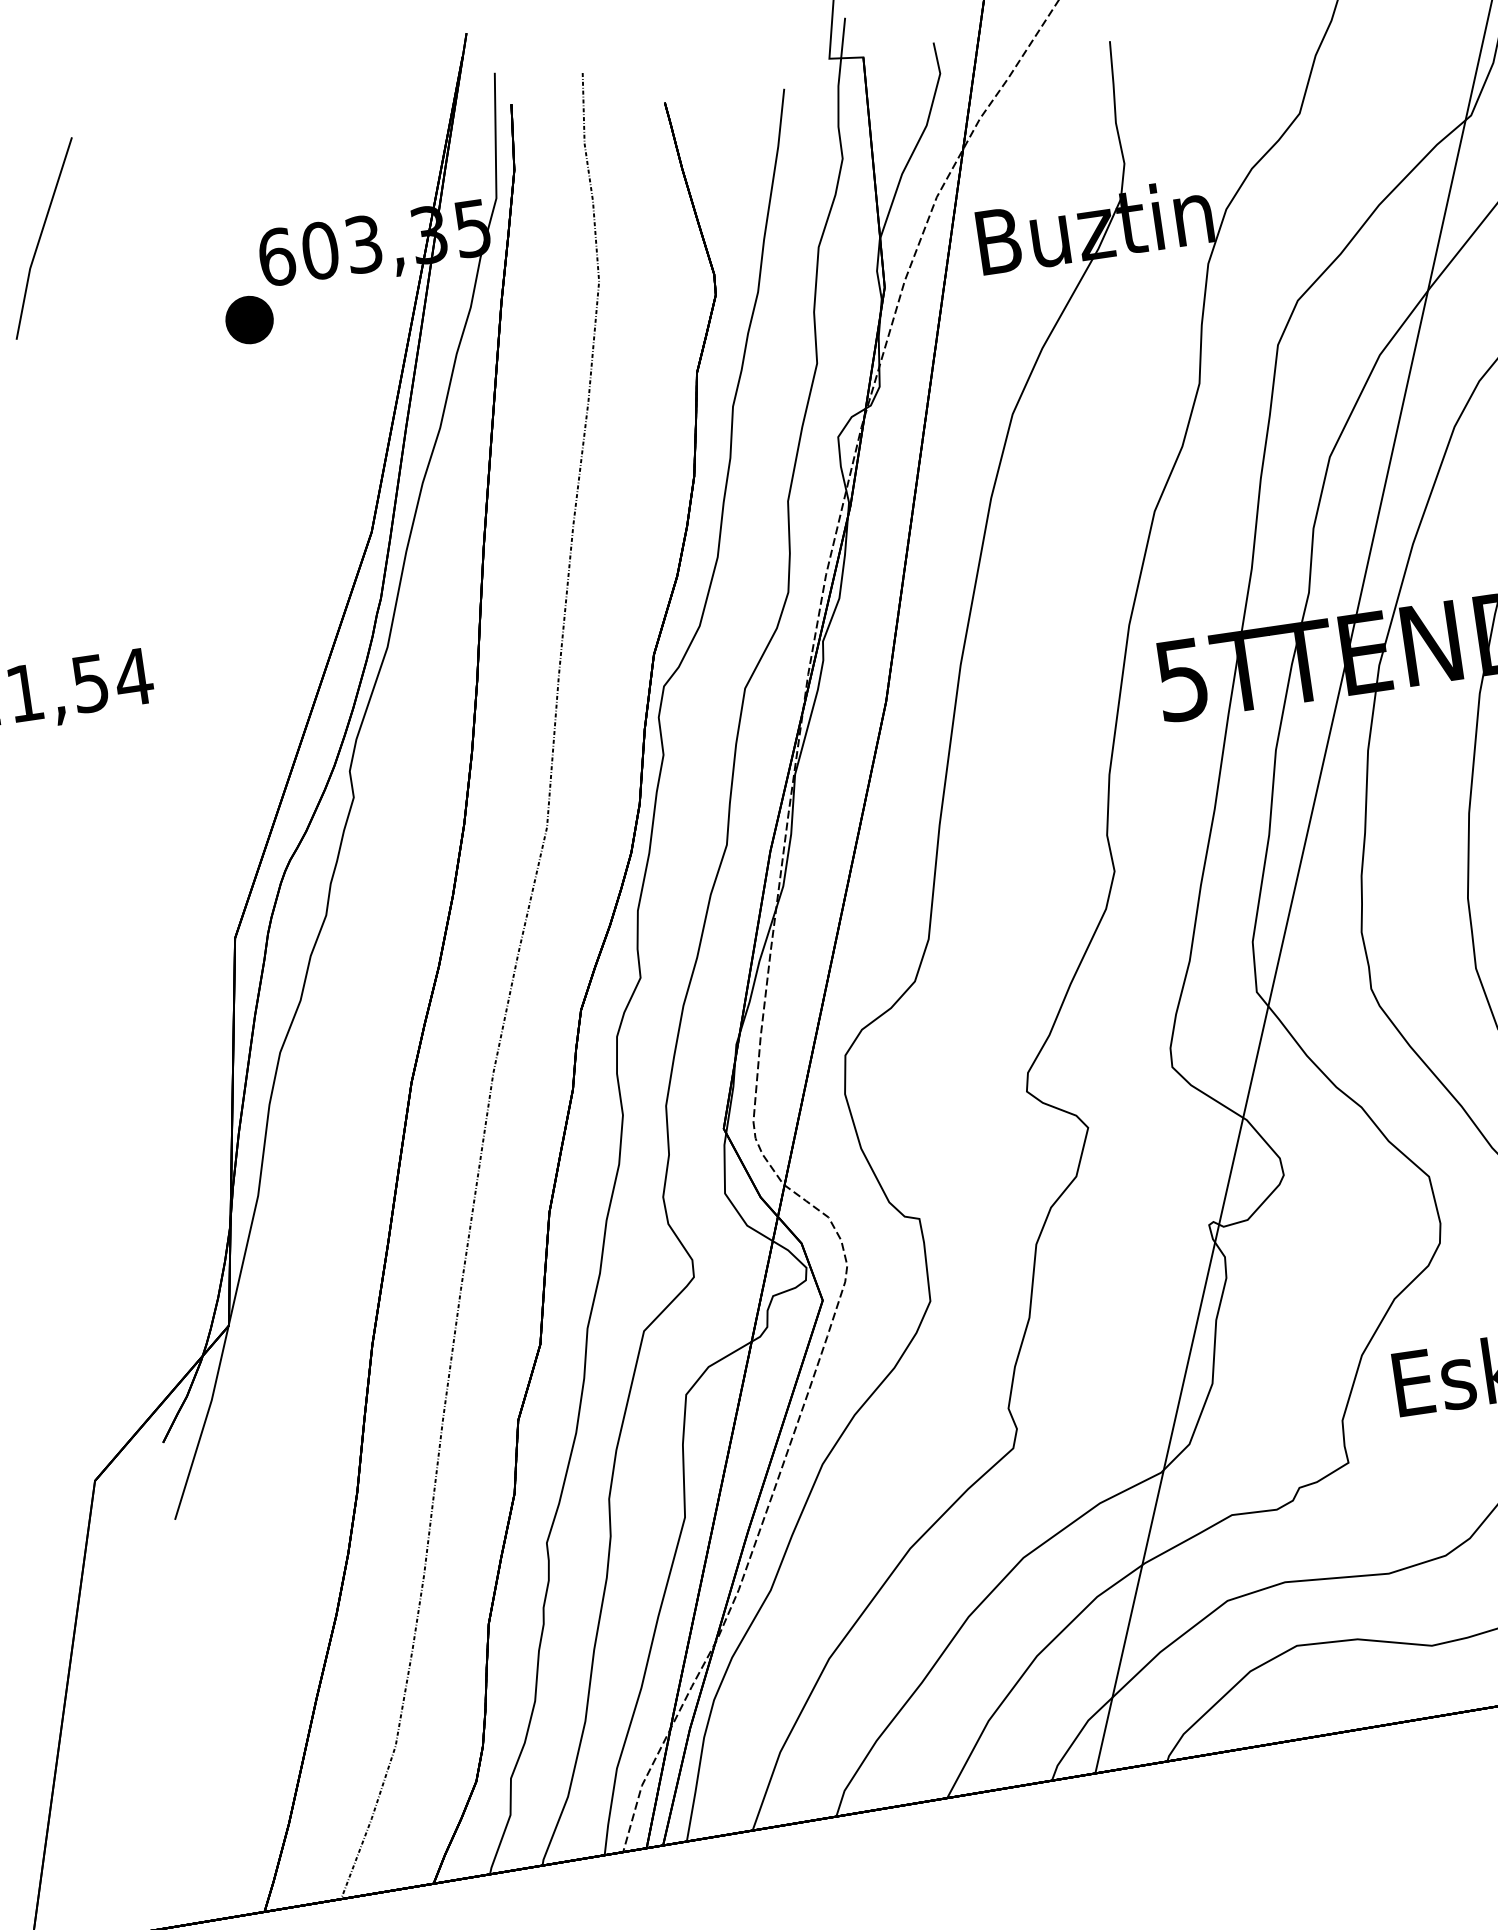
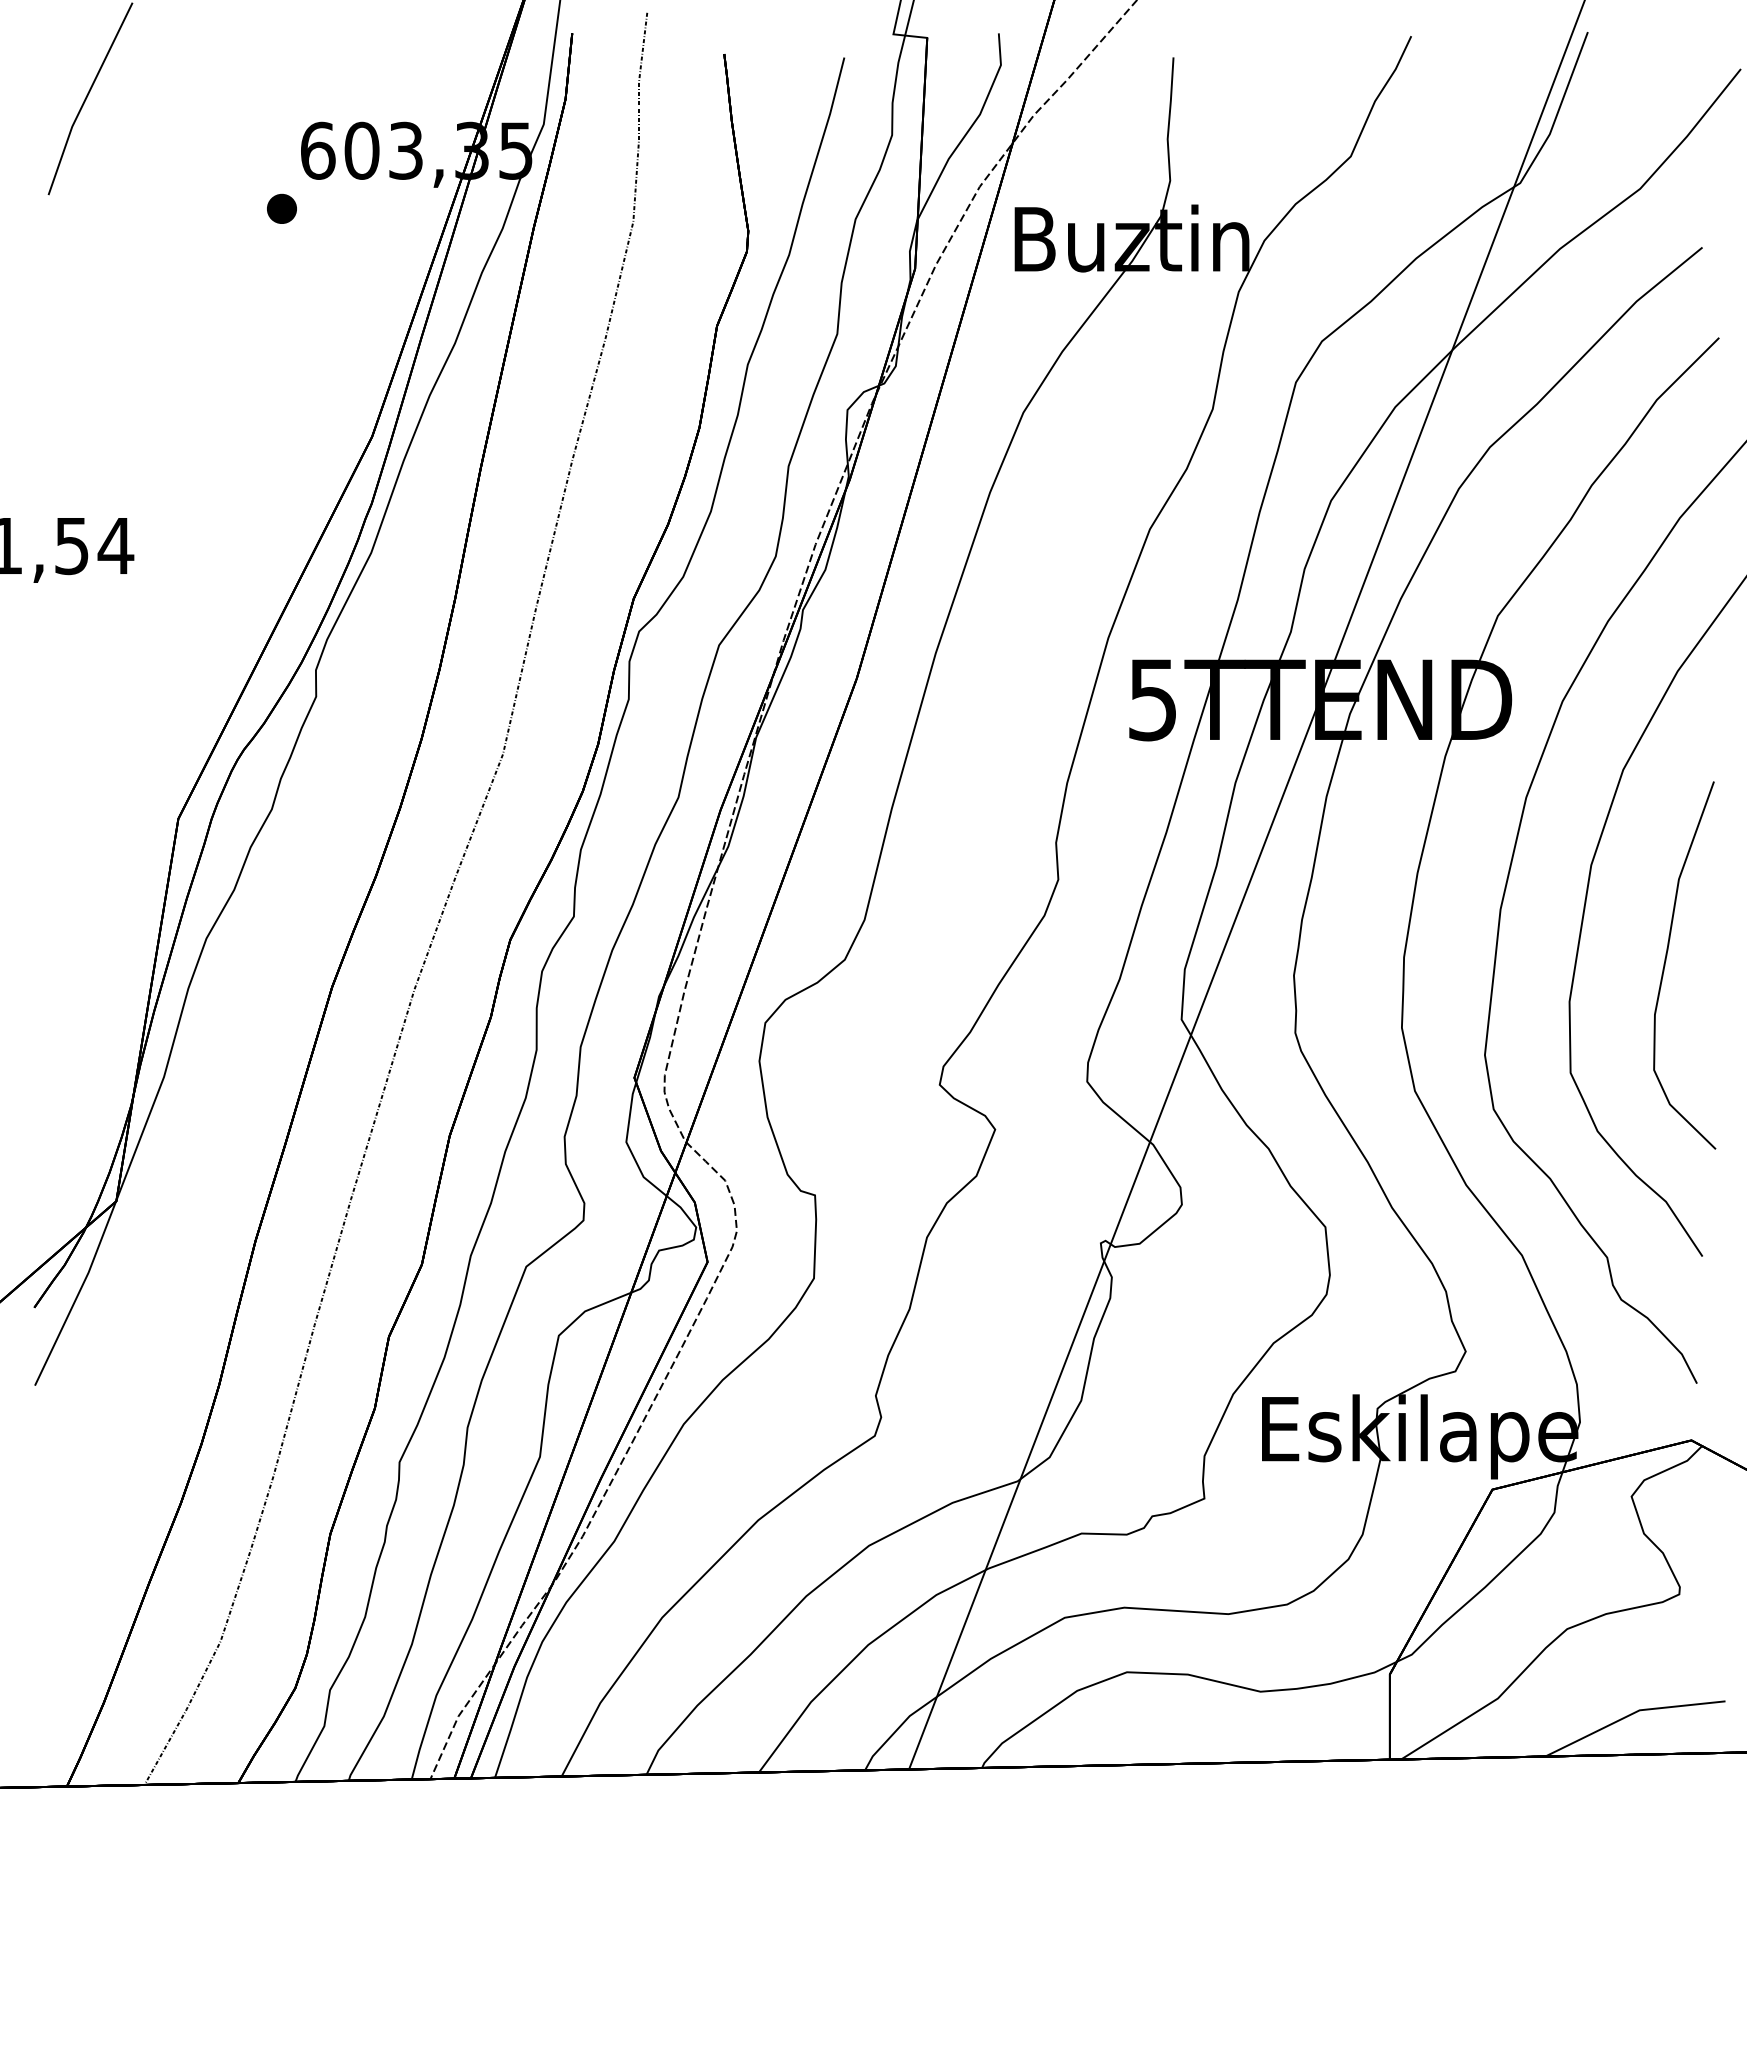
part: (249, 319) -> (281, 208), size x0.62

